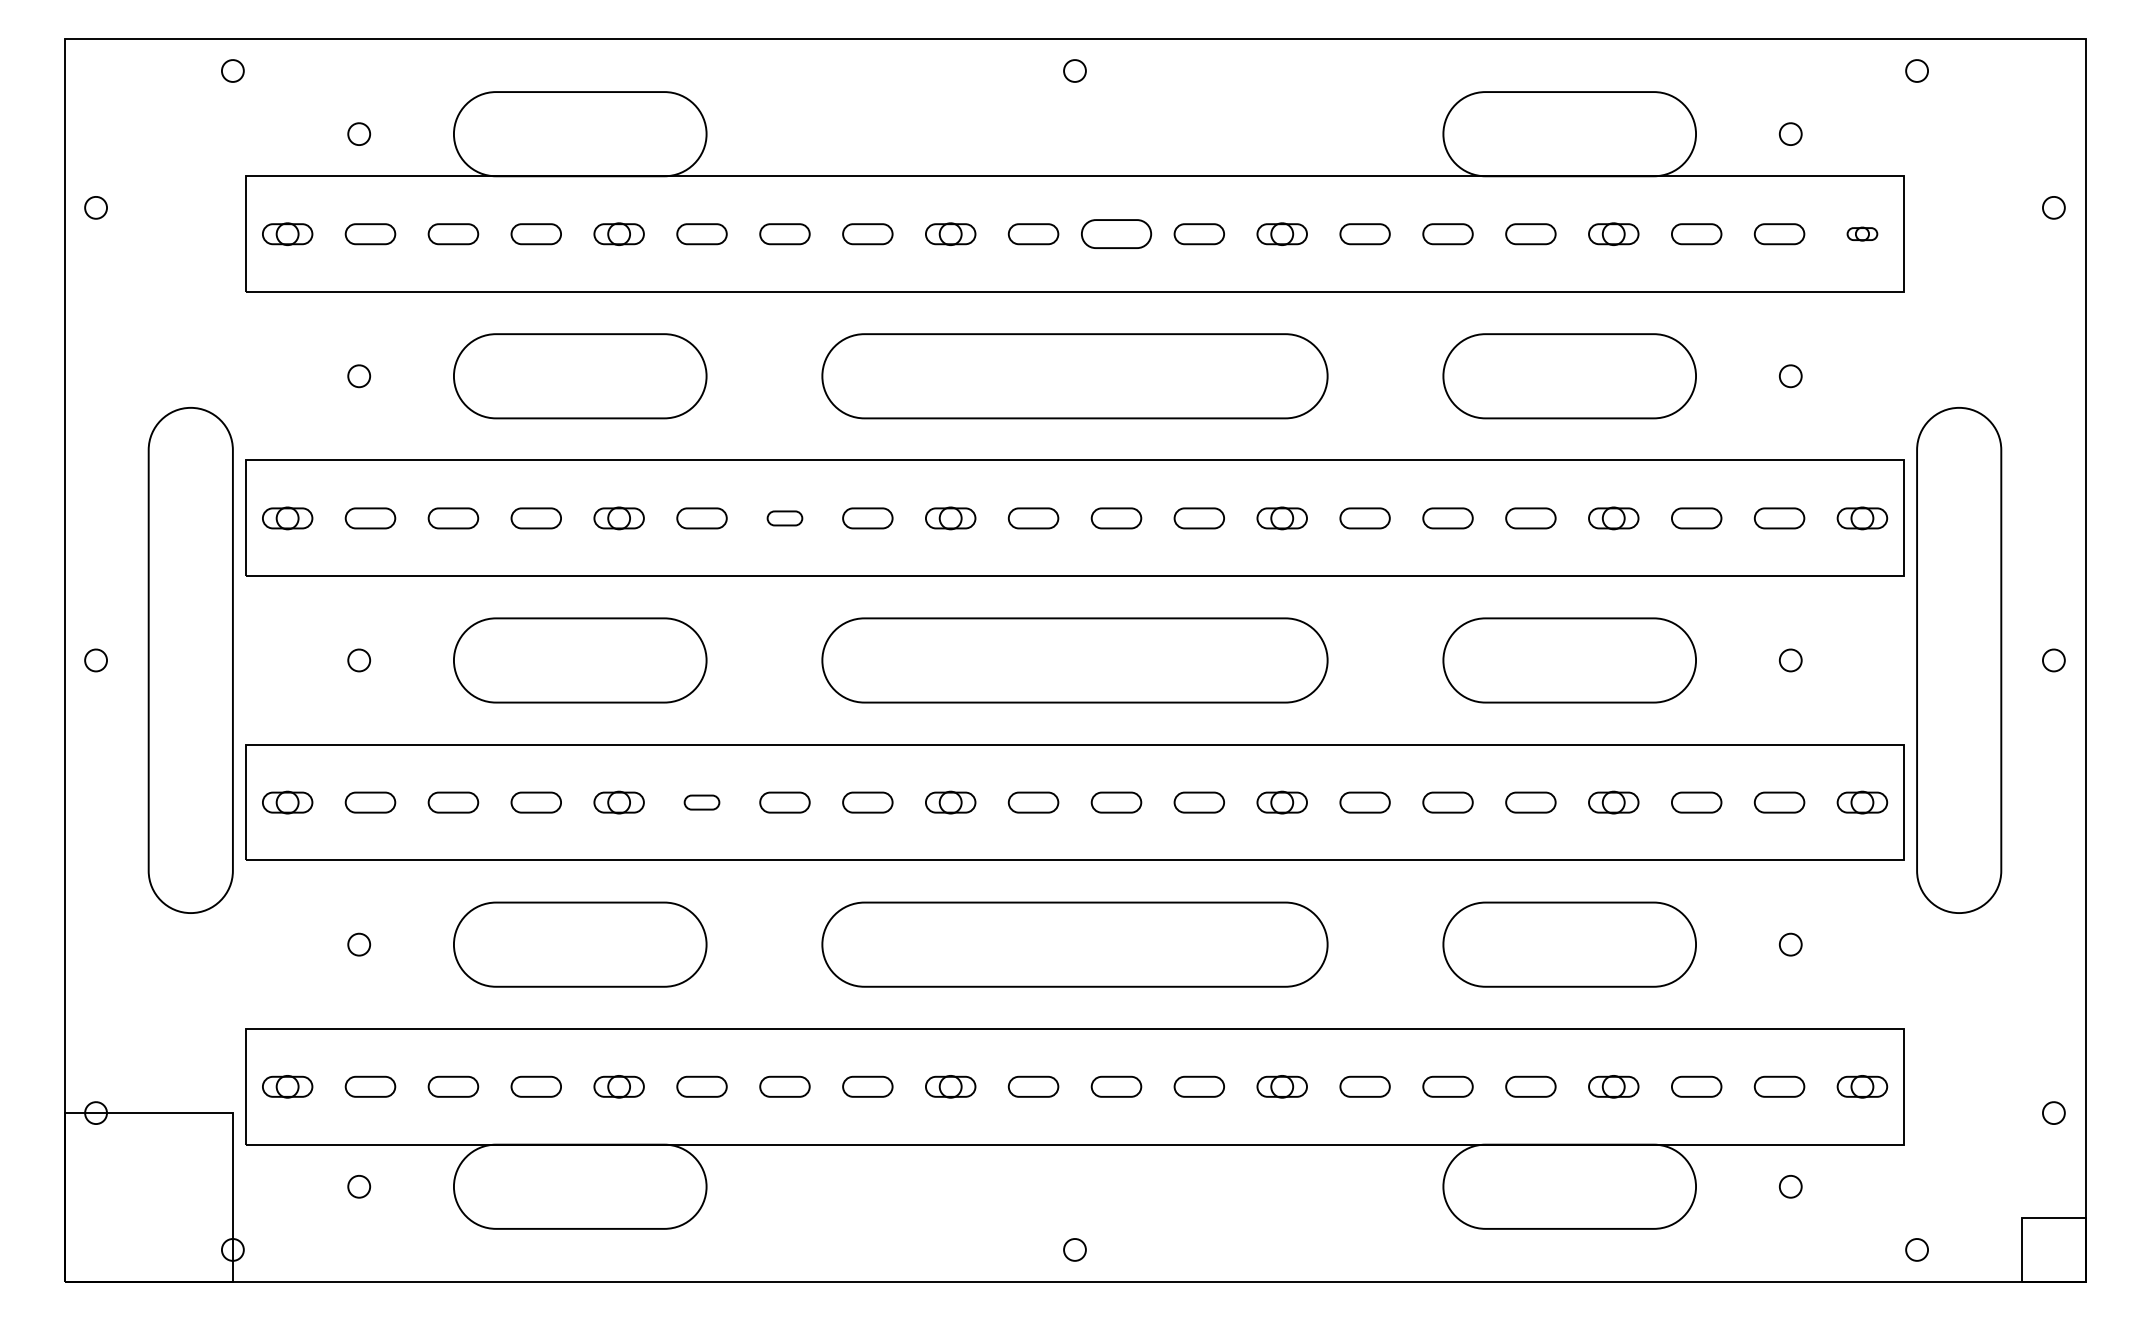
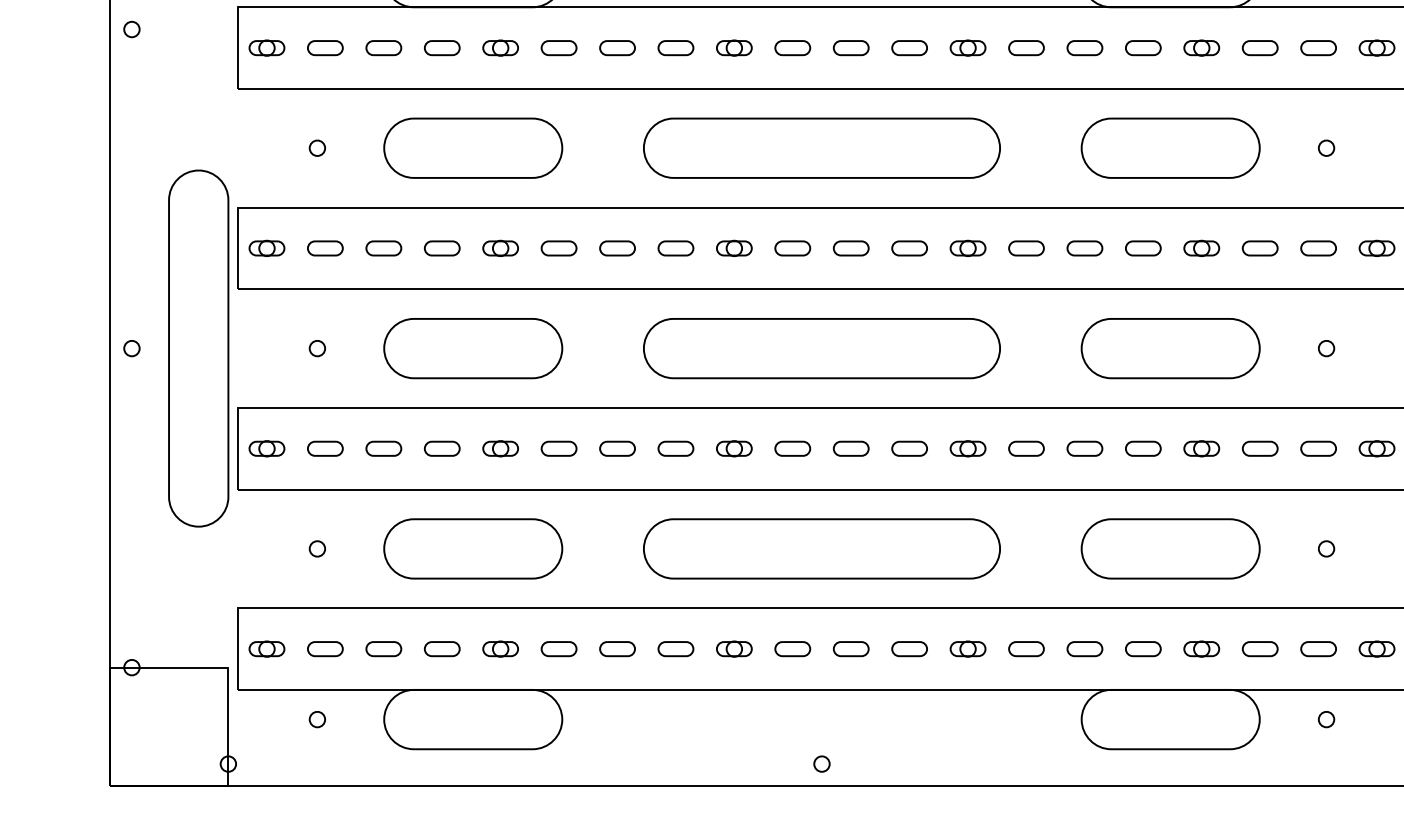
part: (1862, 233) -> (1377, 47), size x1.67
part: (1116, 234) -> (851, 48), size x0.71
part: (784, 518) -> (617, 248), size x1.43
part: (701, 802) -> (558, 448), size x1.43

